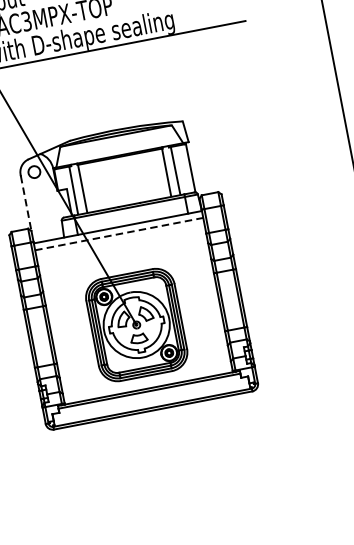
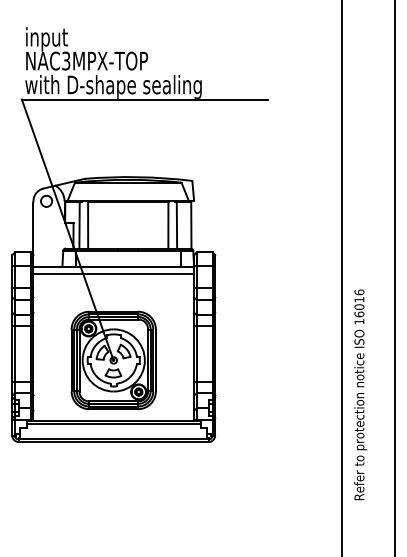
line: (26, 204) -> (33, 229), dashed -> solid
line: (119, 233) -> (114, 273), dashed -> solid

